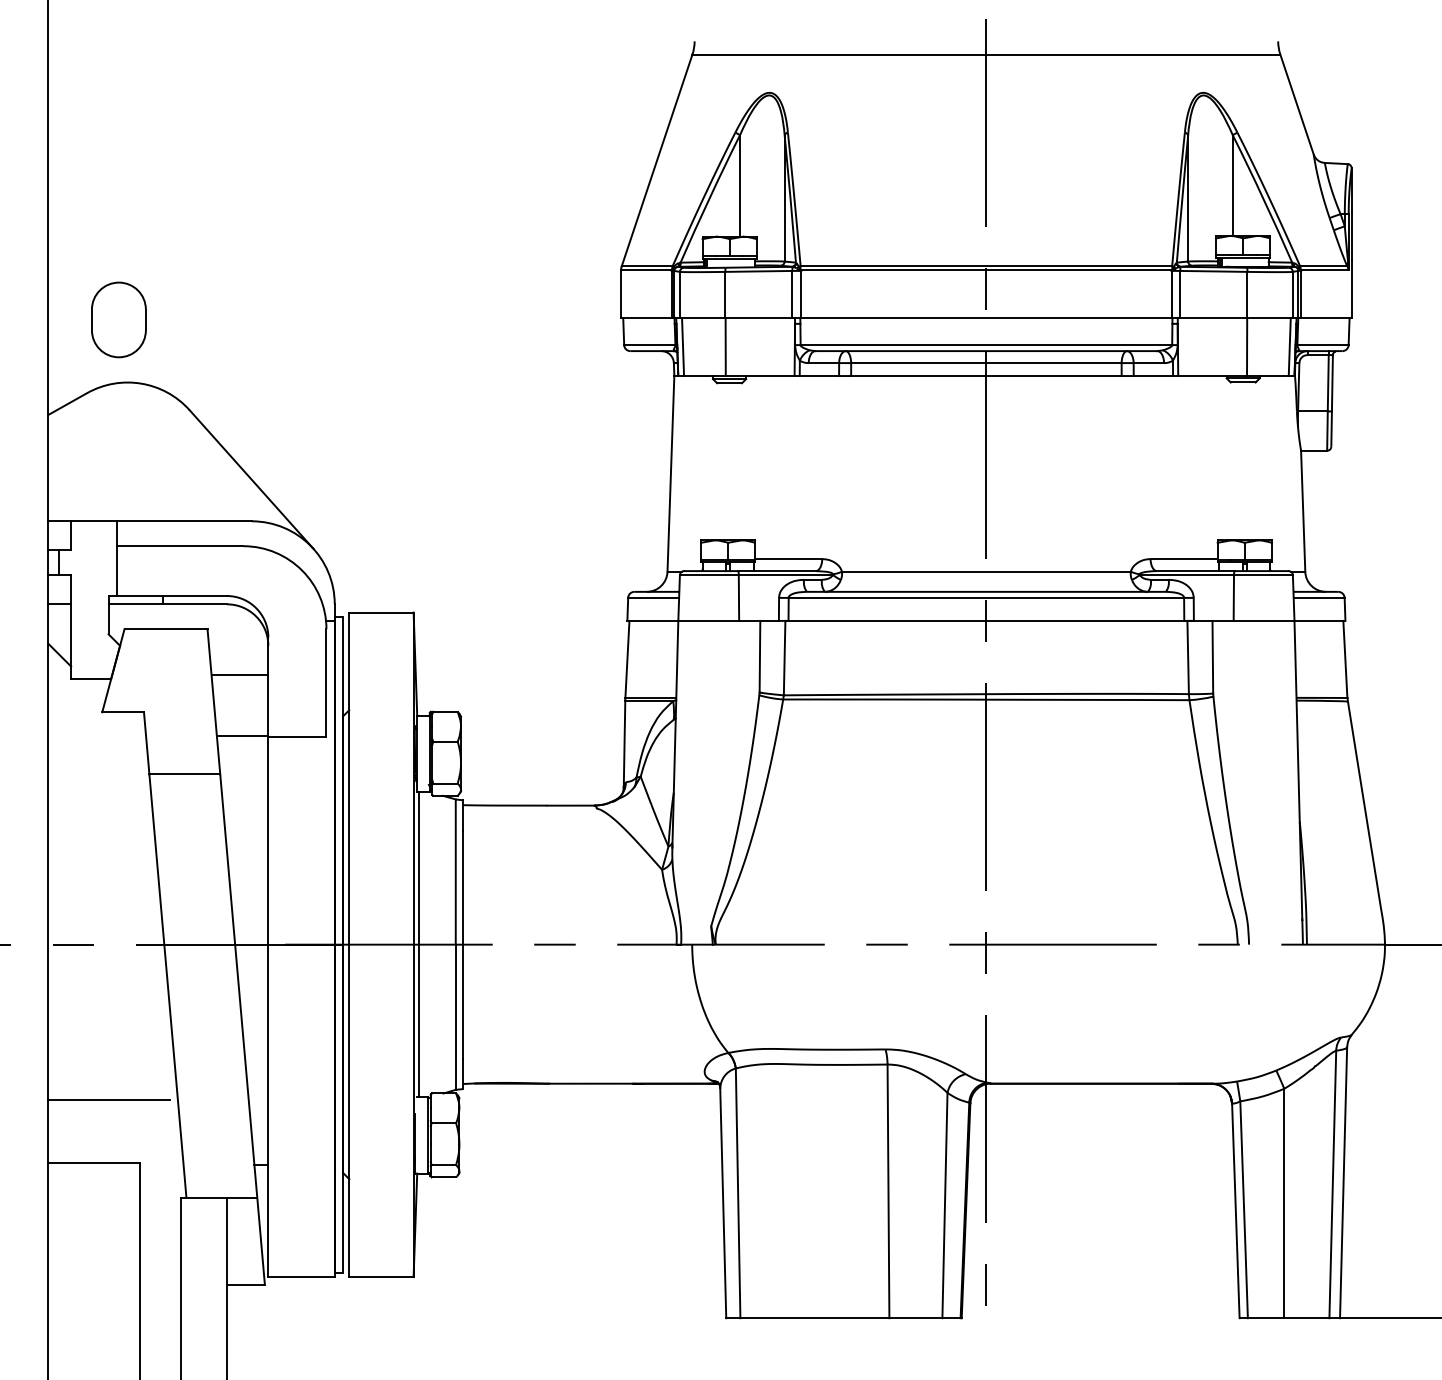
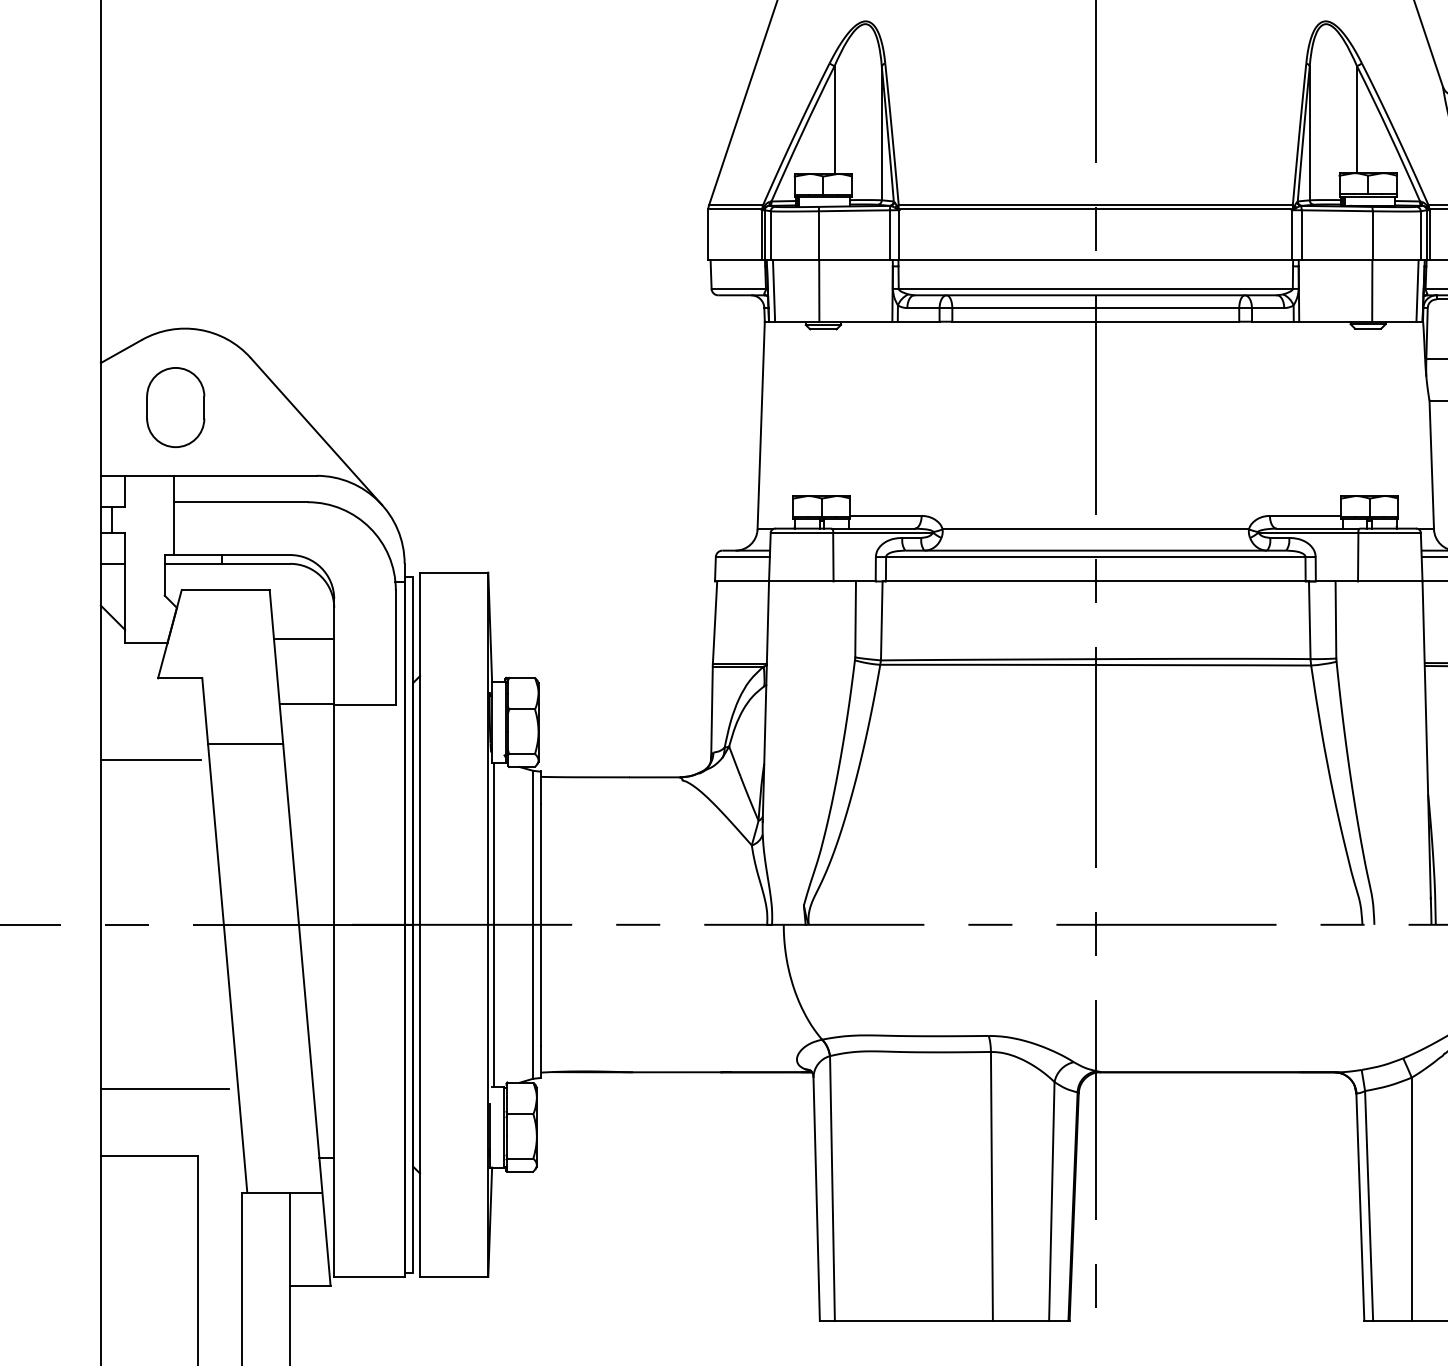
part: (118, 319) -> (175, 407), moved
line: (95, 789) -> (150, 760), added

